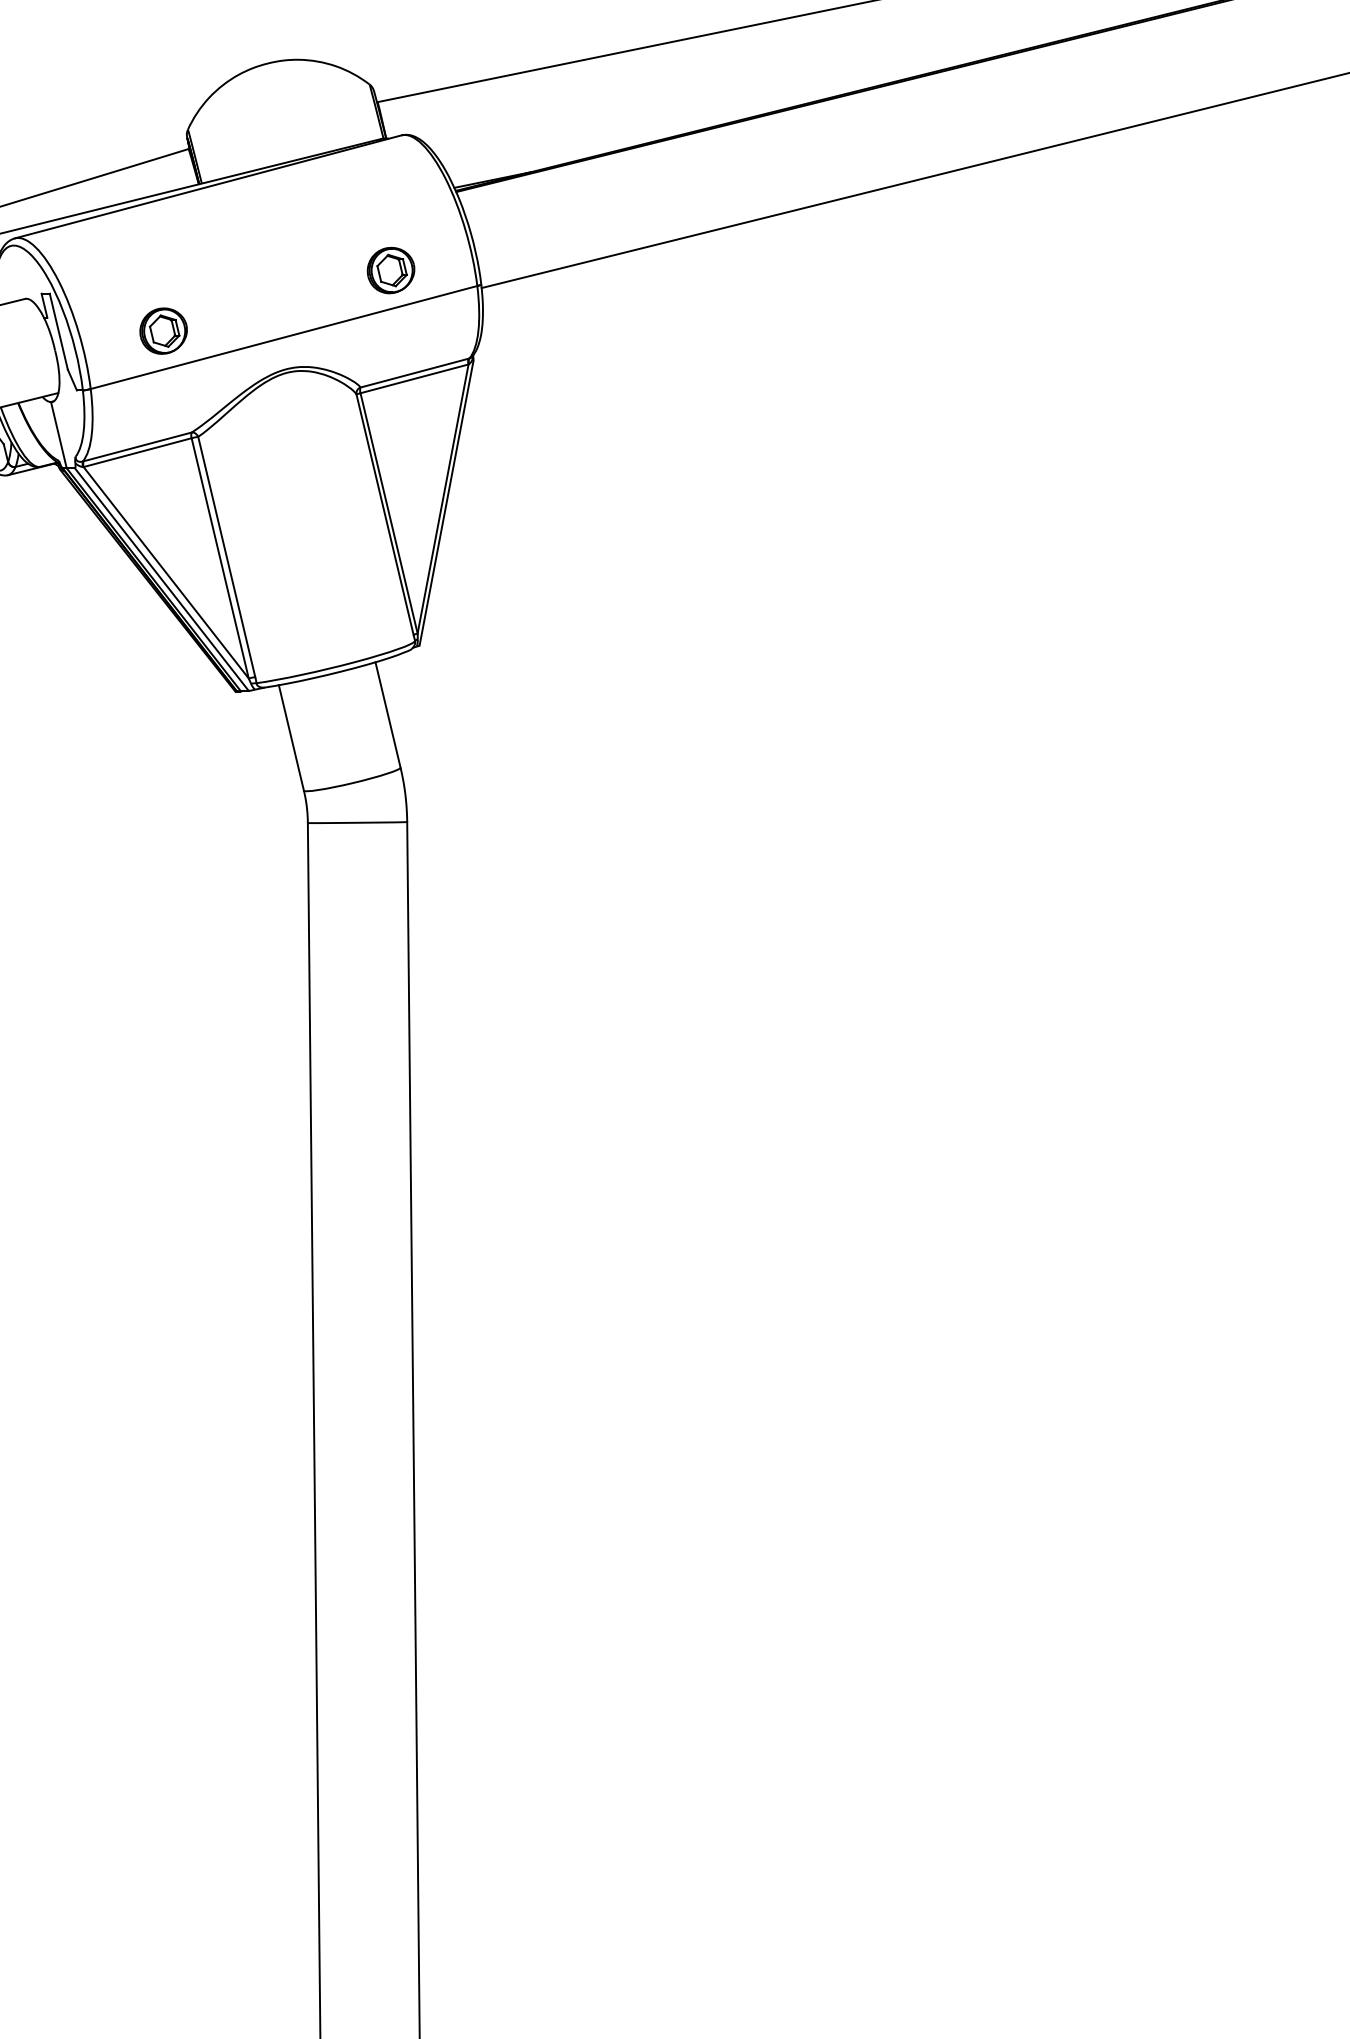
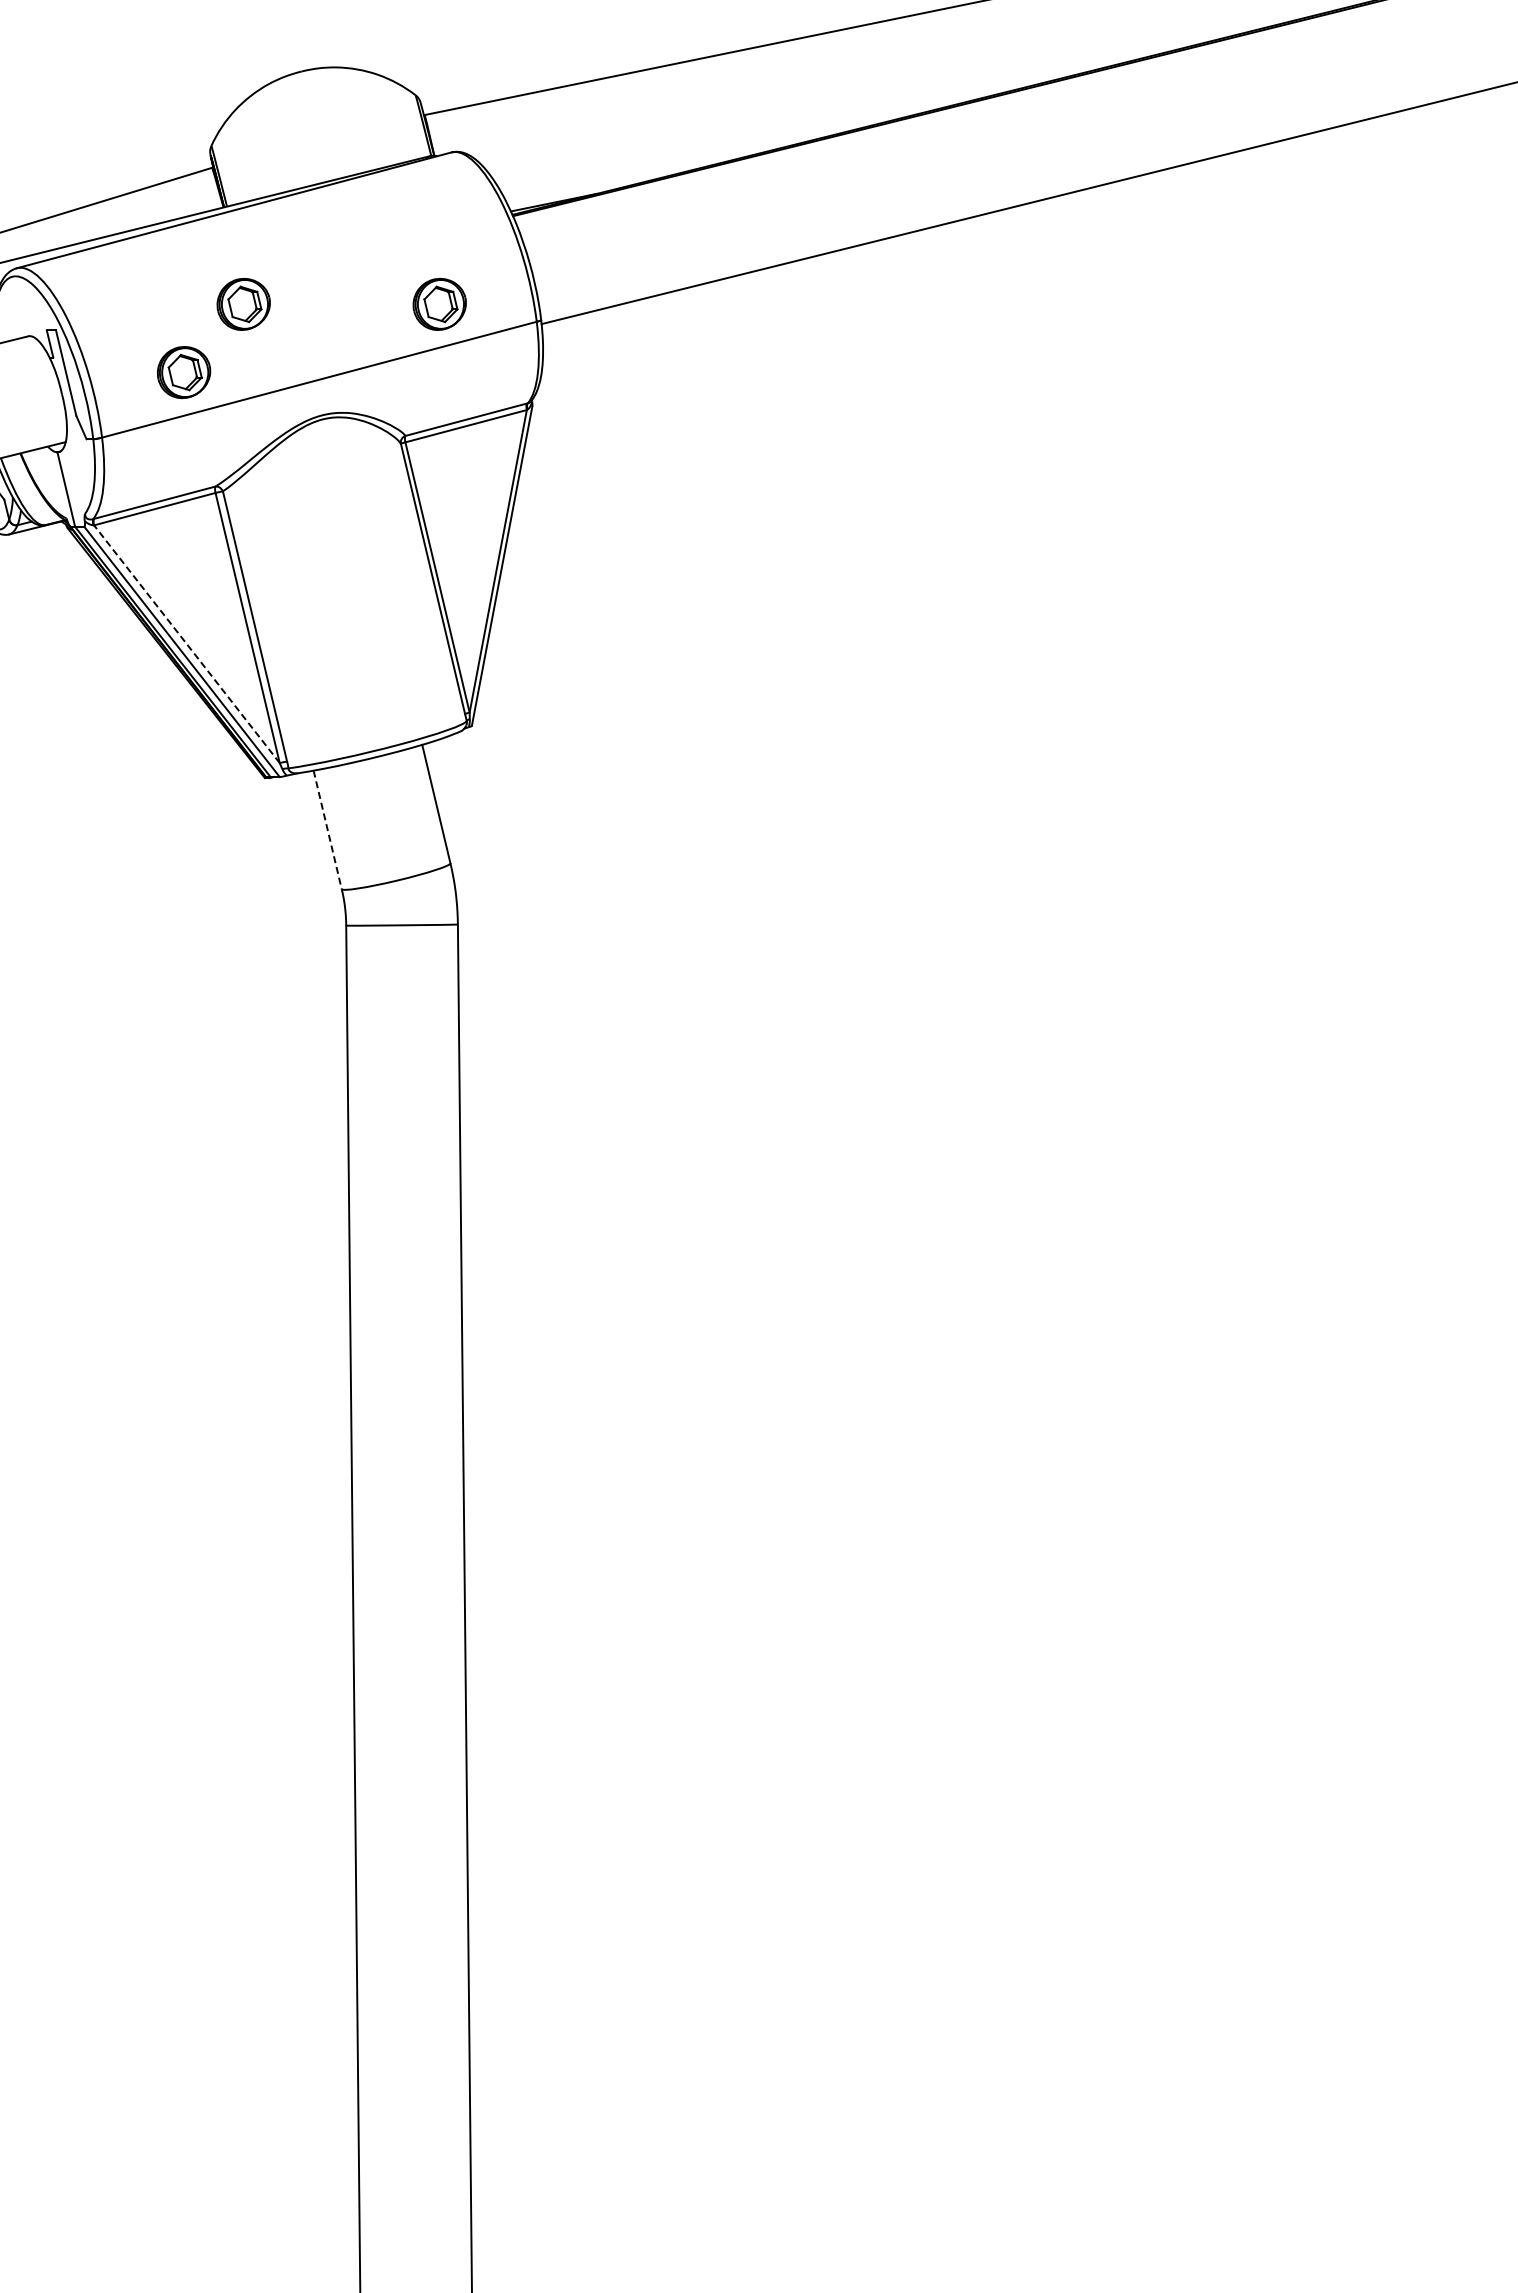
part: (216, 269) -> (243, 303), added
line: (165, 573) -> (186, 644), solid -> dashed
line: (291, 737) -> (327, 829), solid -> dashed

